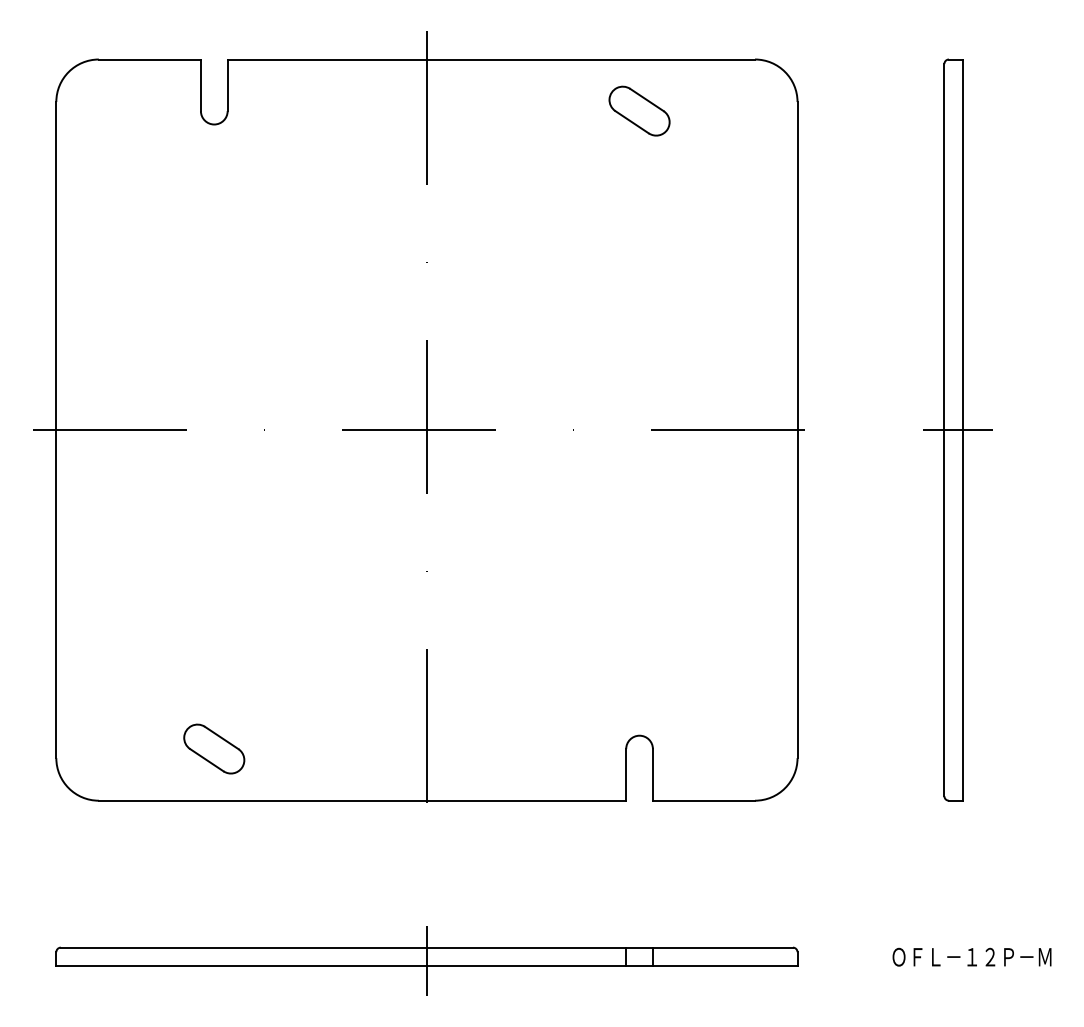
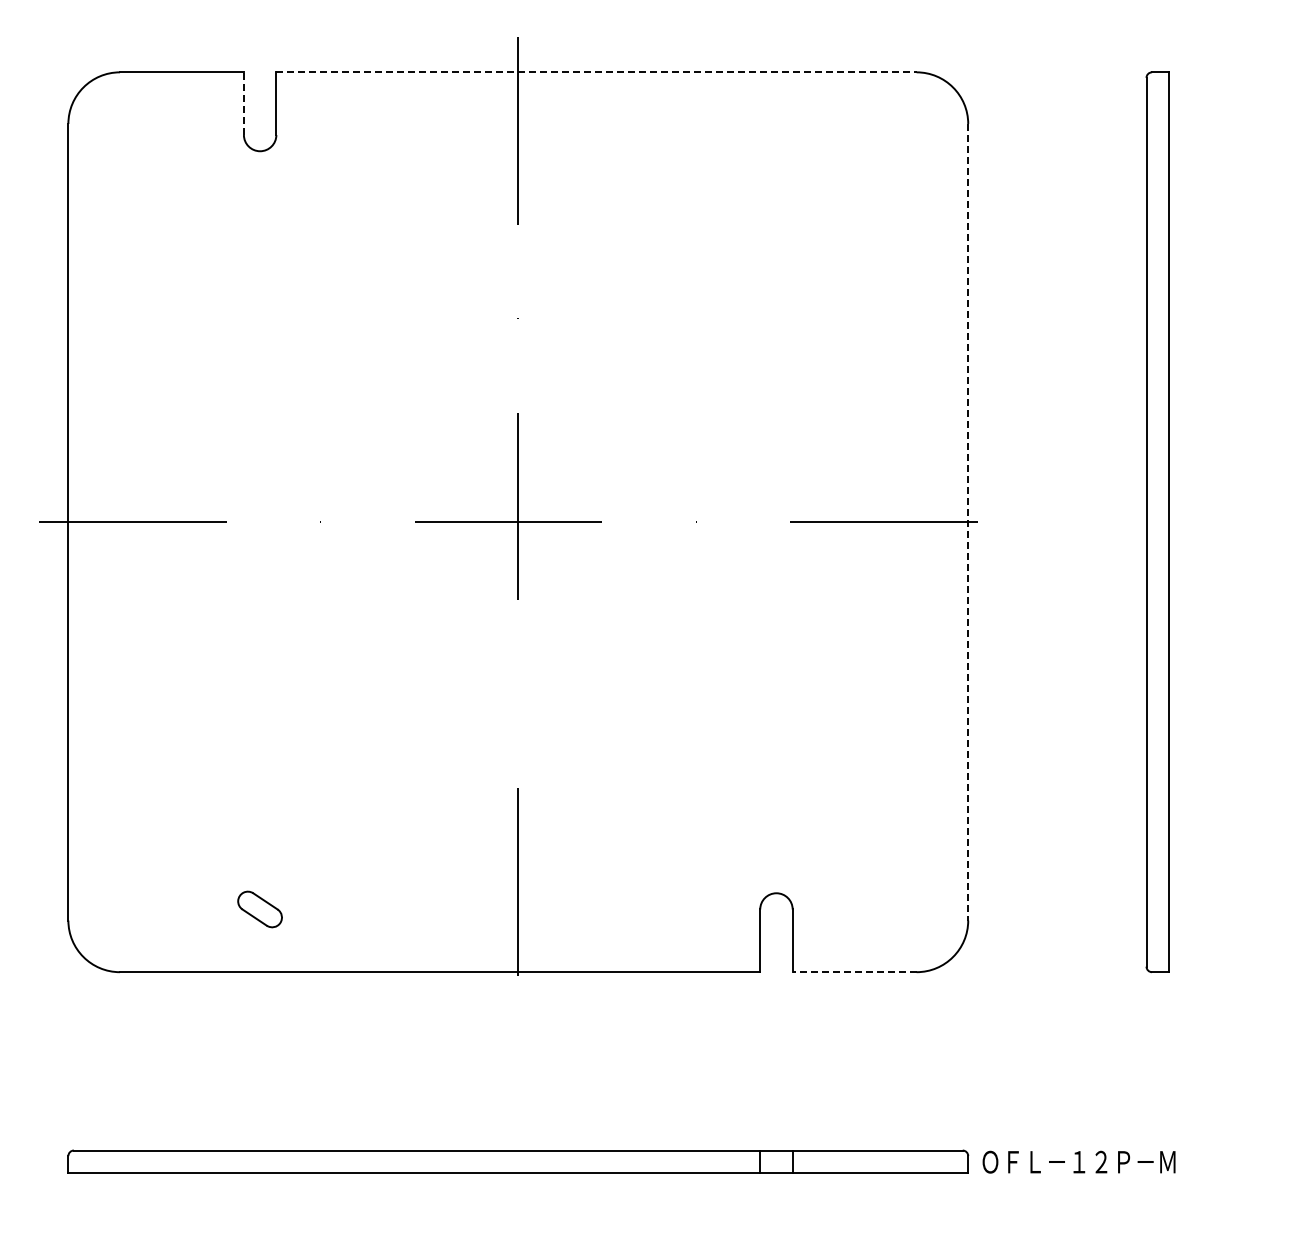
line: (491, 59) -> (596, 72), solid -> dashed
line: (200, 85) -> (243, 103), solid -> dashed
part: (639, 110) -> (776, 134), removed
line: (797, 430) -> (968, 522), solid -> dashed
line: (957, 430) -> (1162, 522), removed
part: (213, 749) -> (259, 909), size x0.6
line: (703, 800) -> (854, 972), solid -> dashed
text: (971, 956) -> (1078, 1161), moved
line: (427, 960) -> (518, 1166), removed

